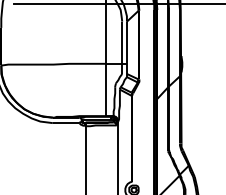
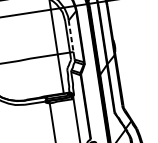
line: (126, 43) -> (70, 36), solid -> dashed

